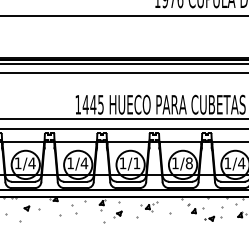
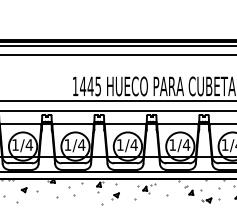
text: (136, 163) -> (133, 145), 1/1 -> 1/4
text: (189, 163) -> (186, 145), 1/8 -> 1/4

